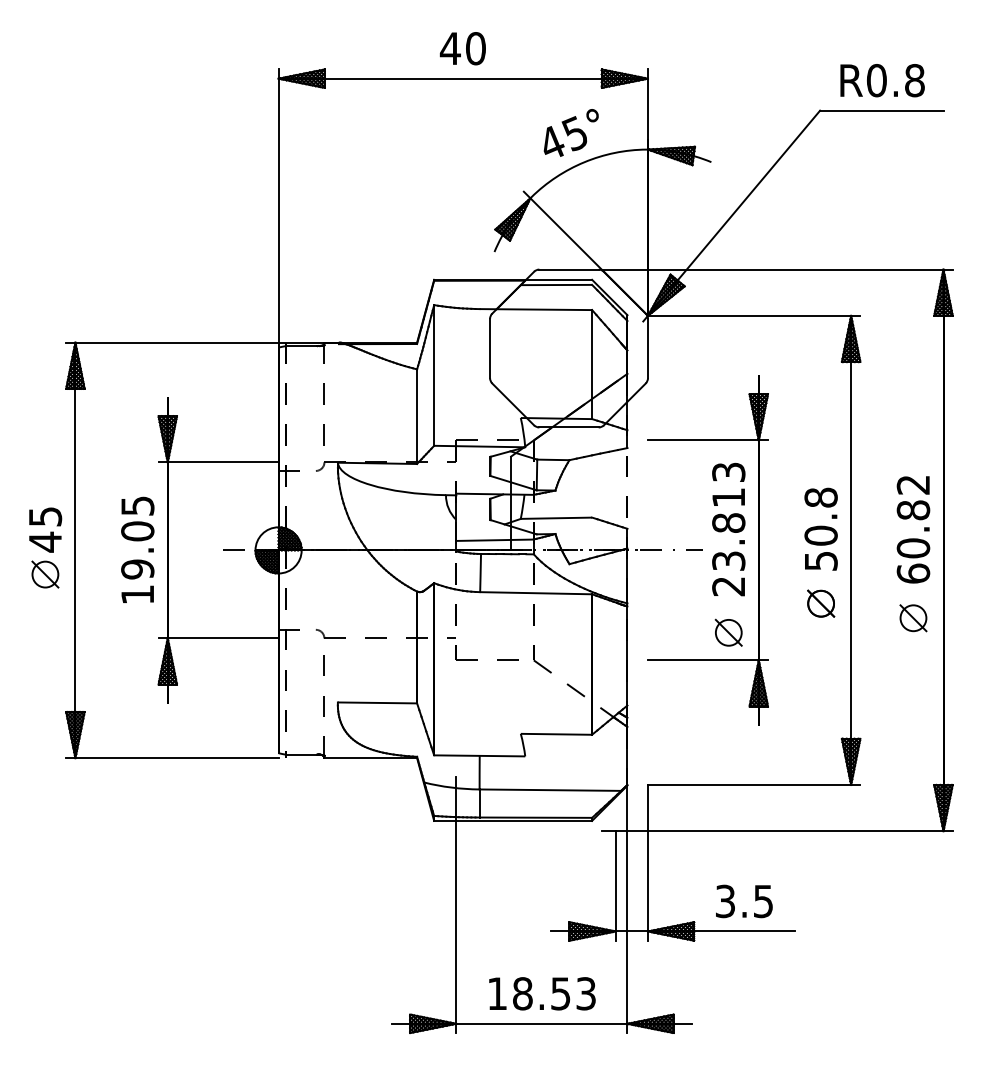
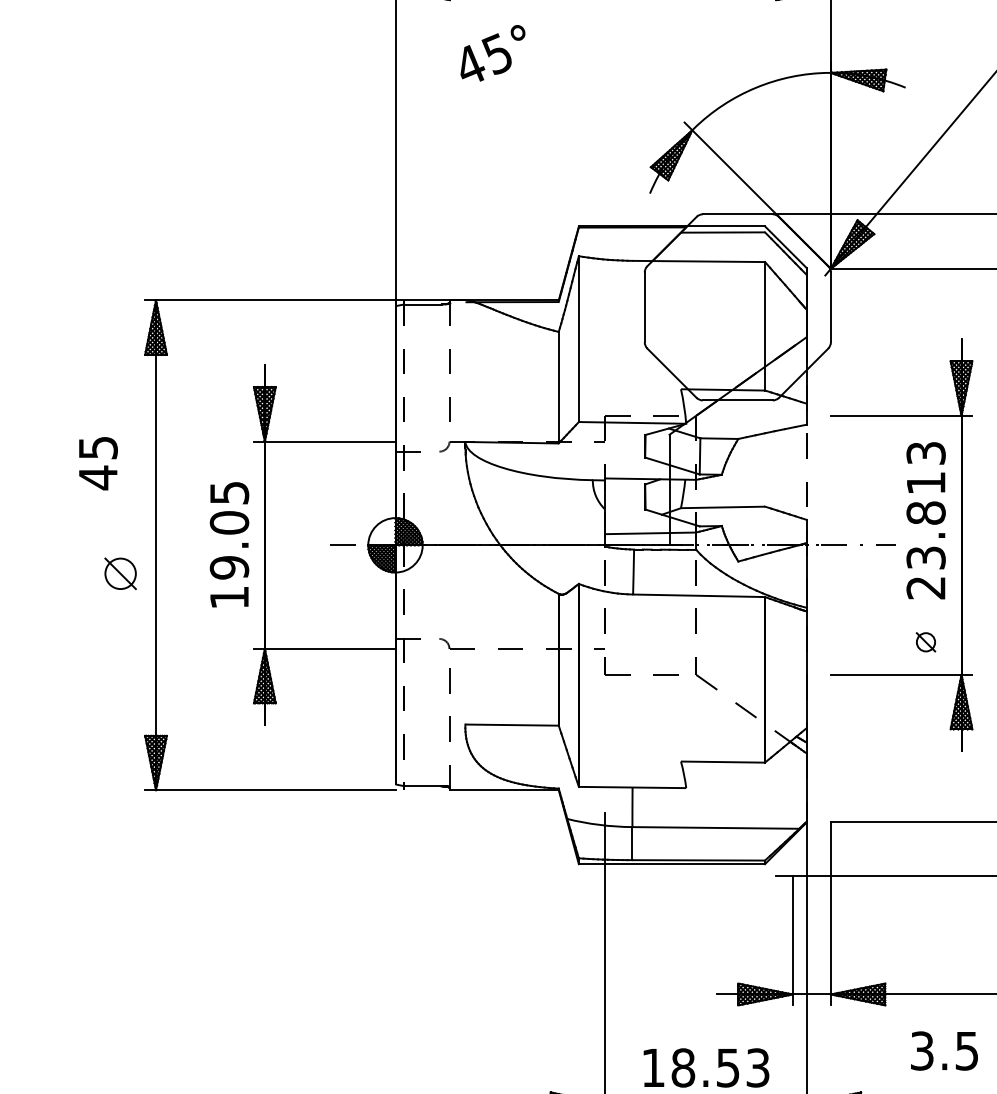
text: (570, 132) -> (492, 52), moved
text: (45, 529) -> (98, 462), moved
part: (728, 632) -> (925, 642), size x0.6
text: (744, 901) -> (944, 1051), moved

